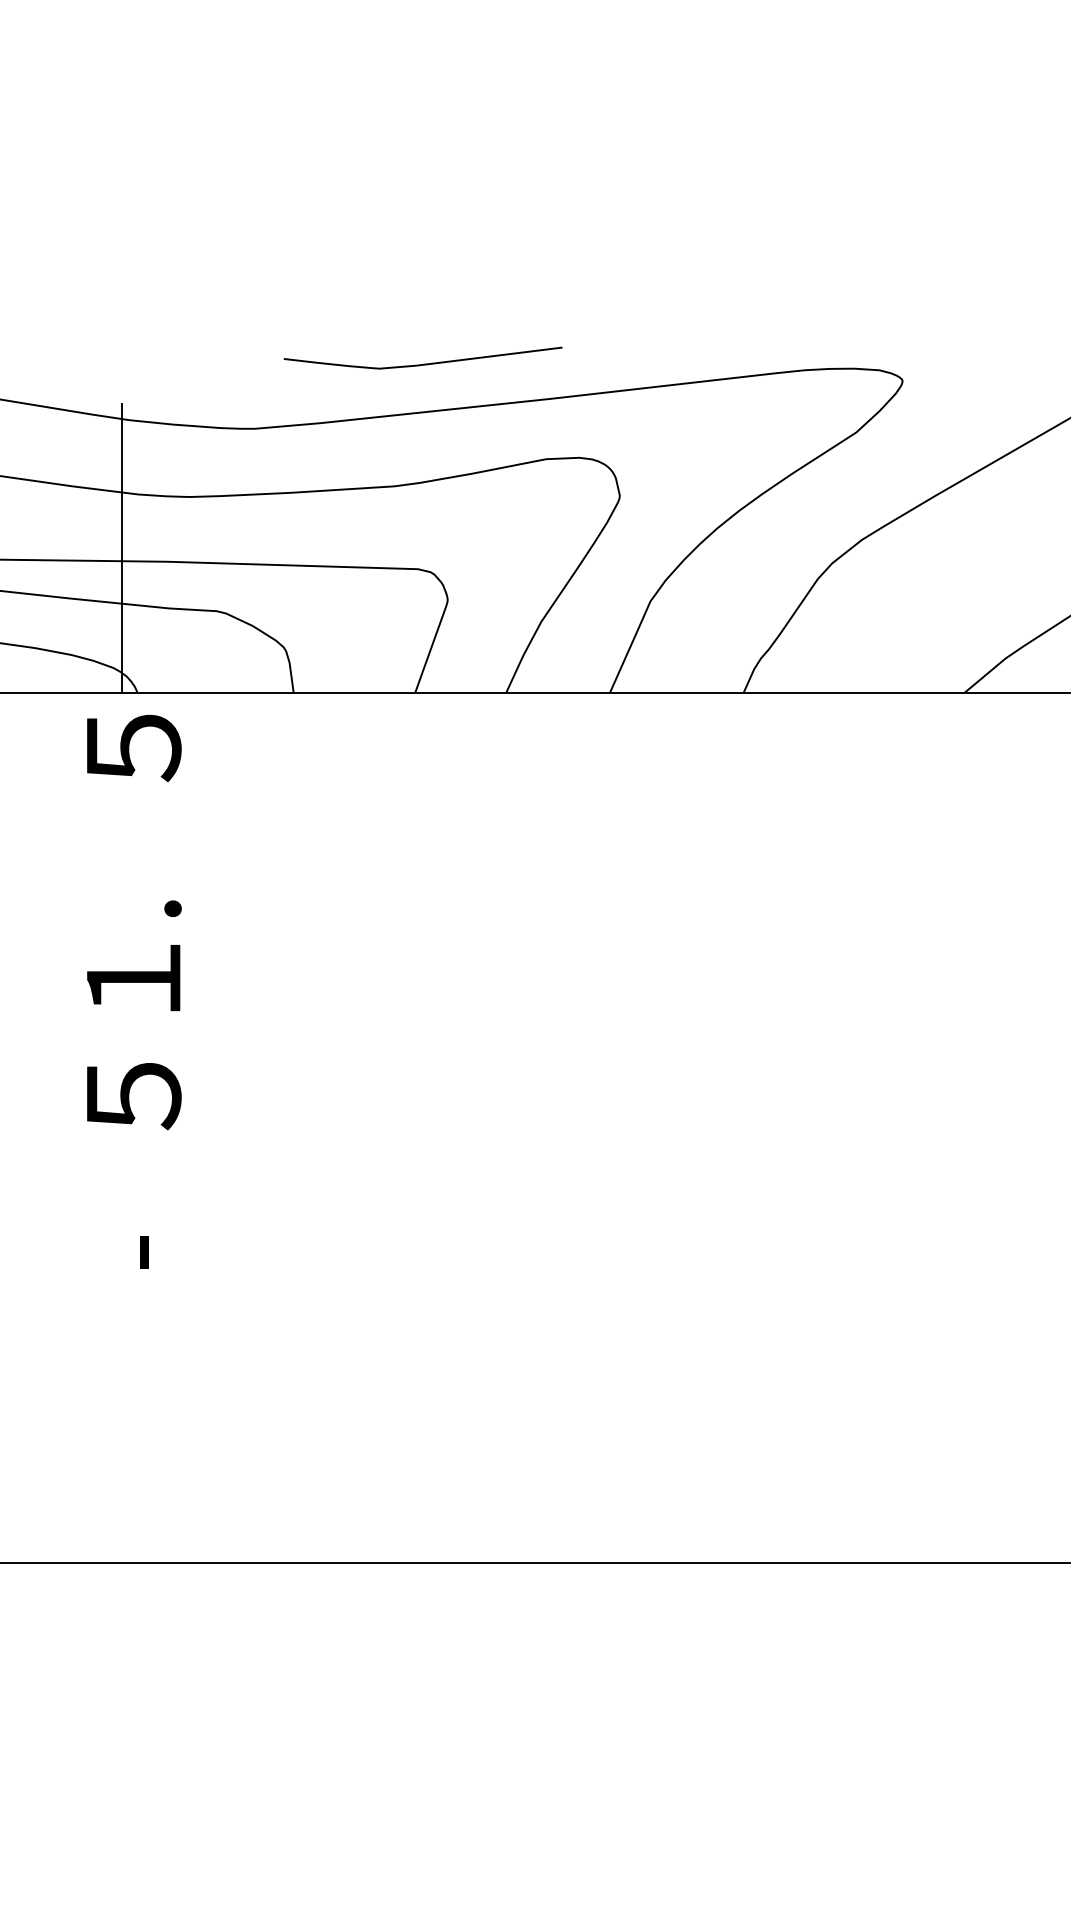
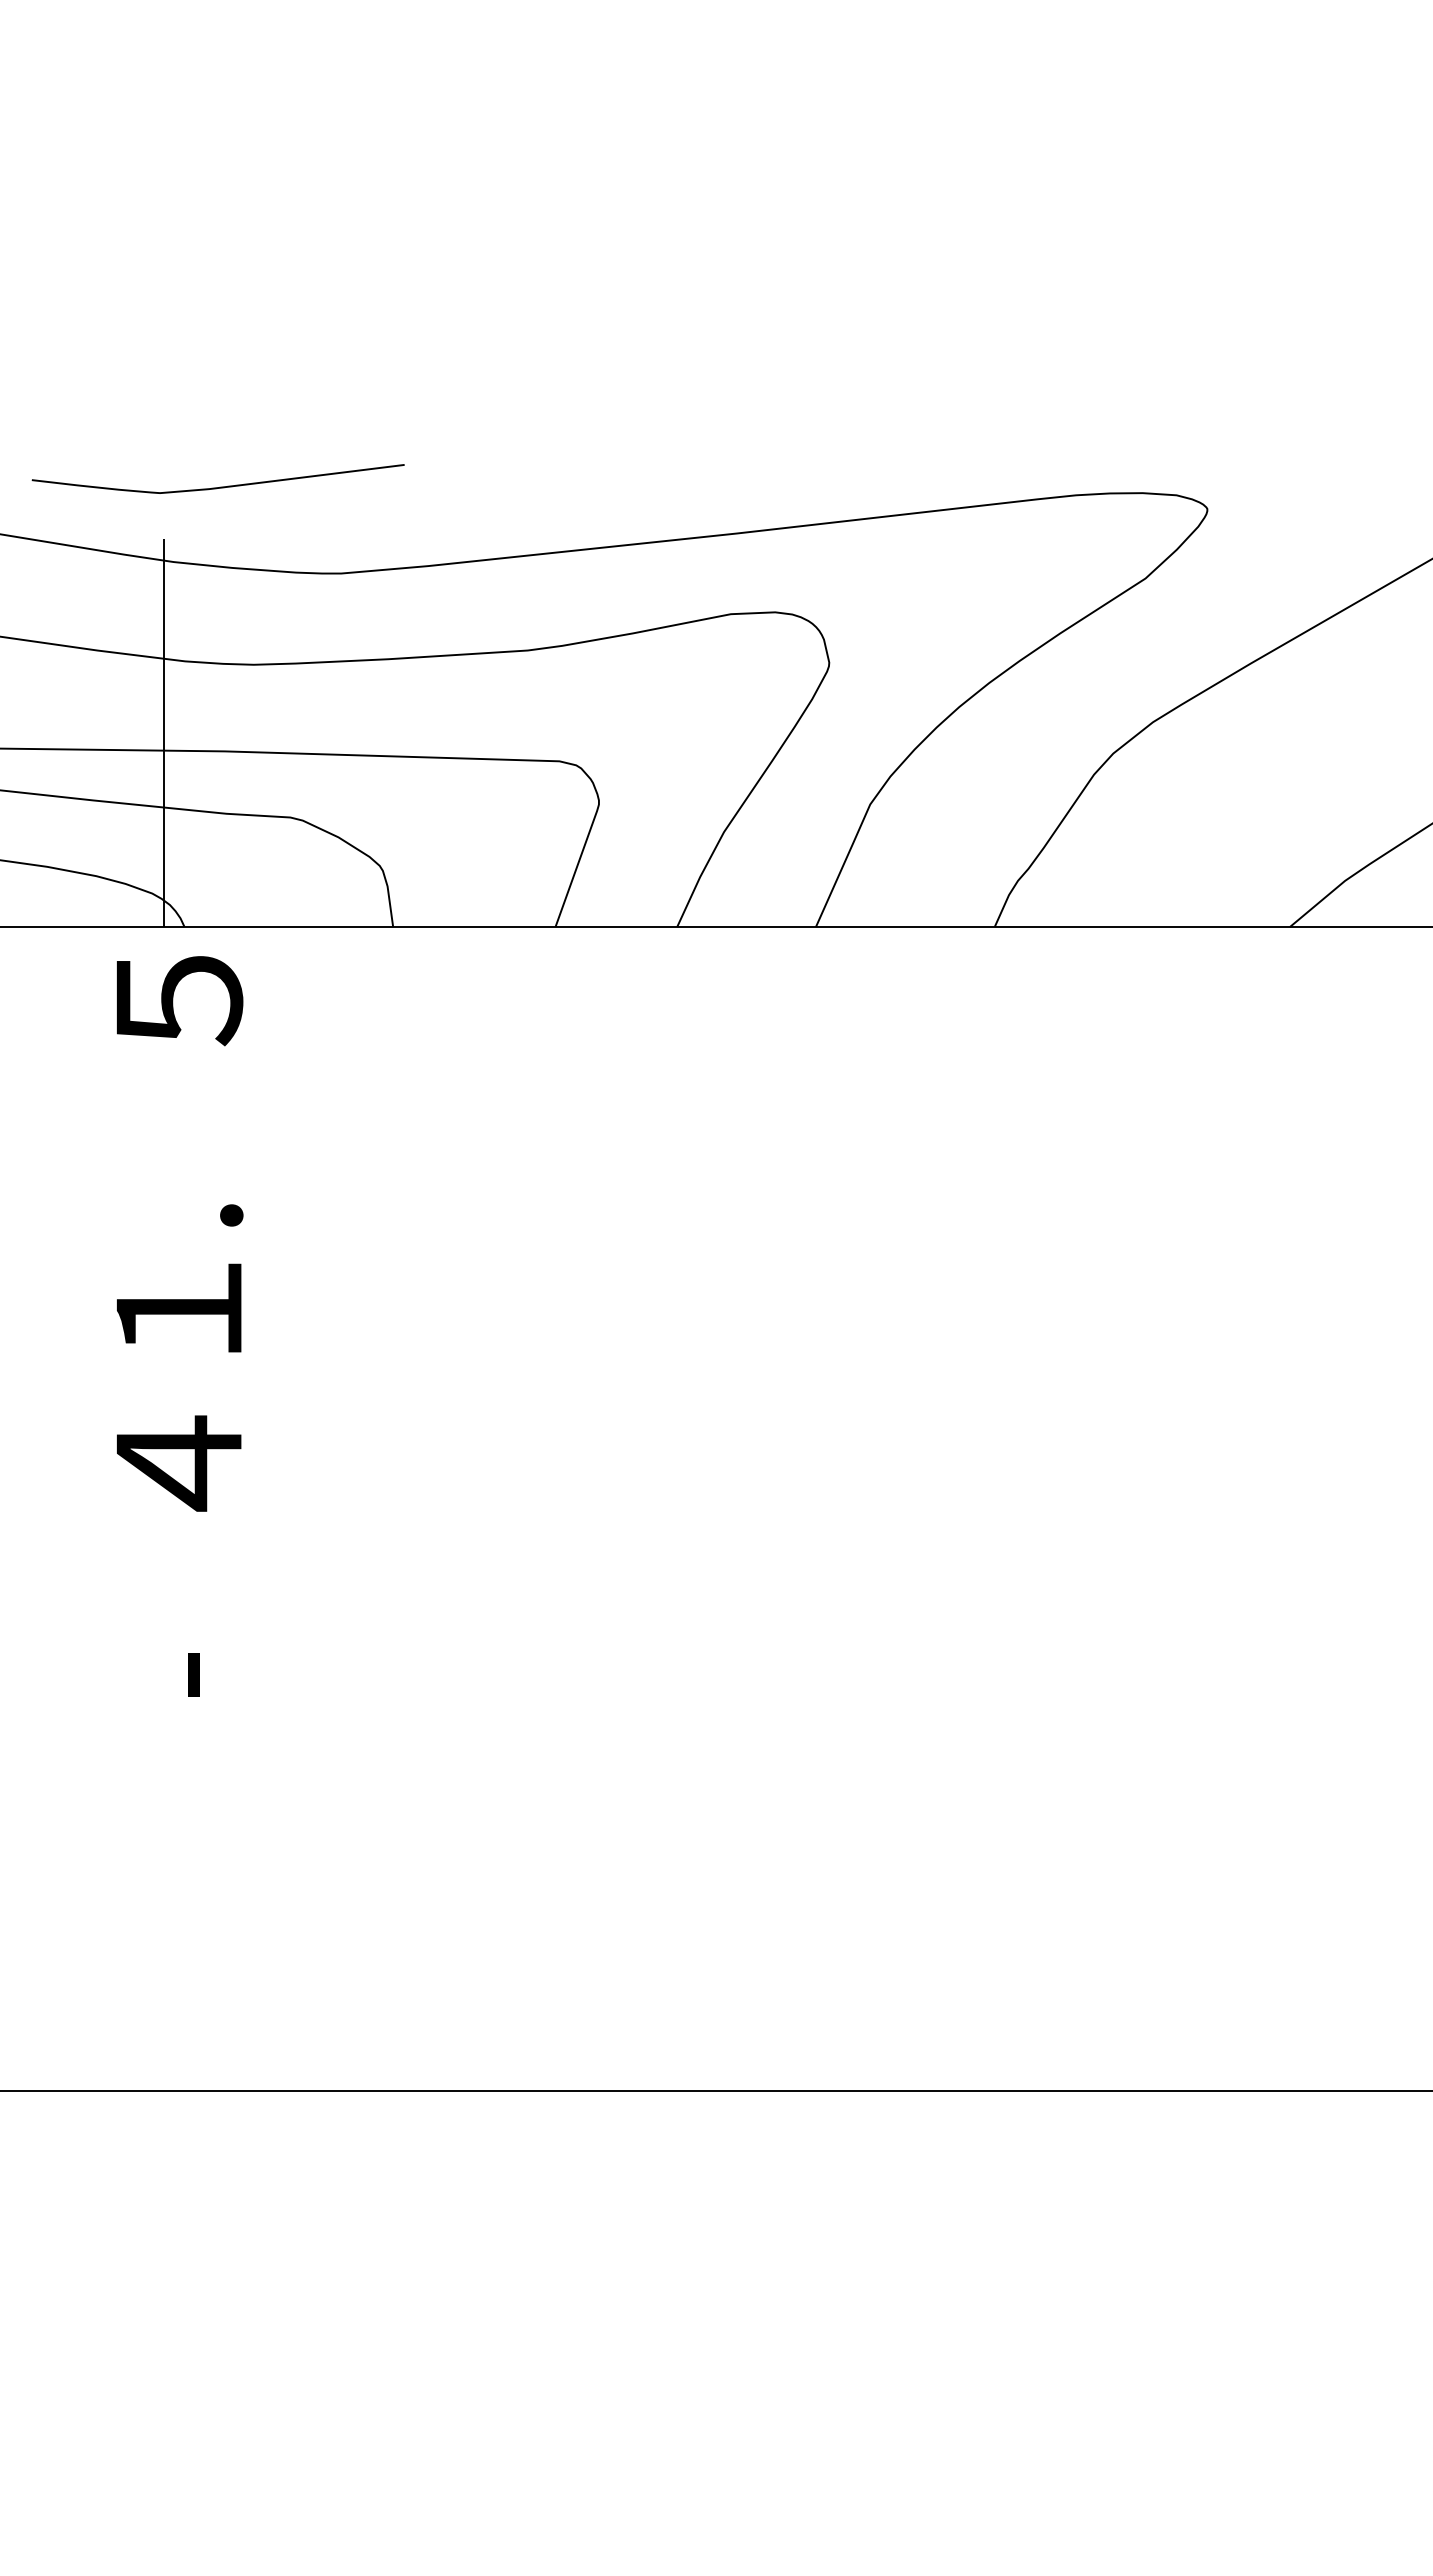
curve: (424, 363) -> (220, 486), moved
text: (133, 1094) -> (179, 1463), ５ -> ４

